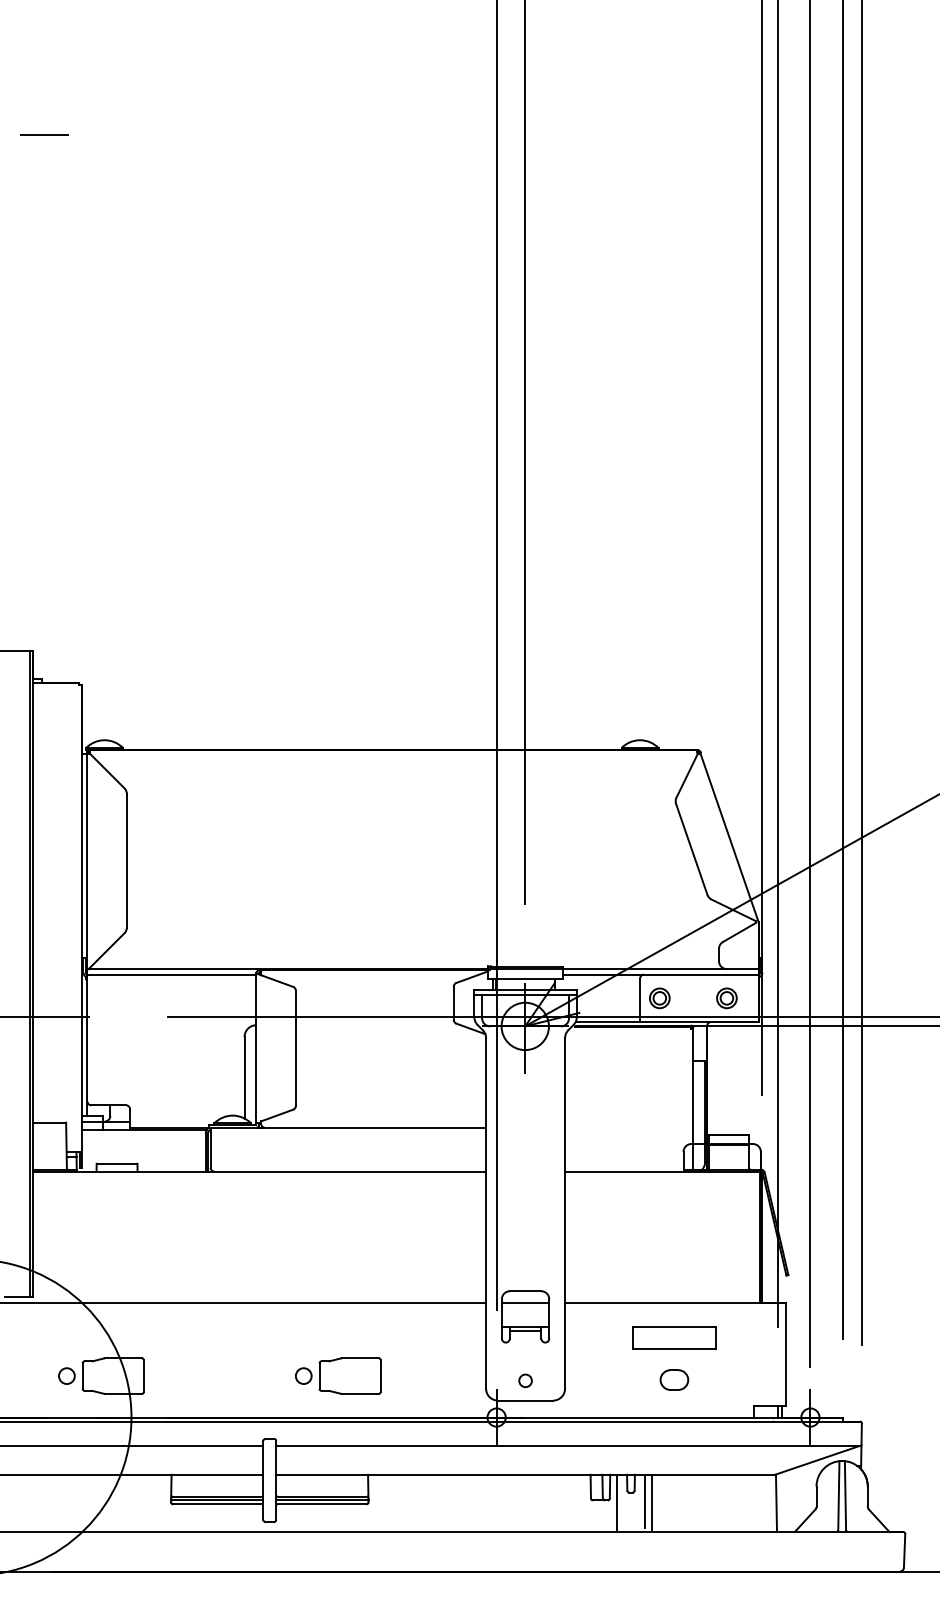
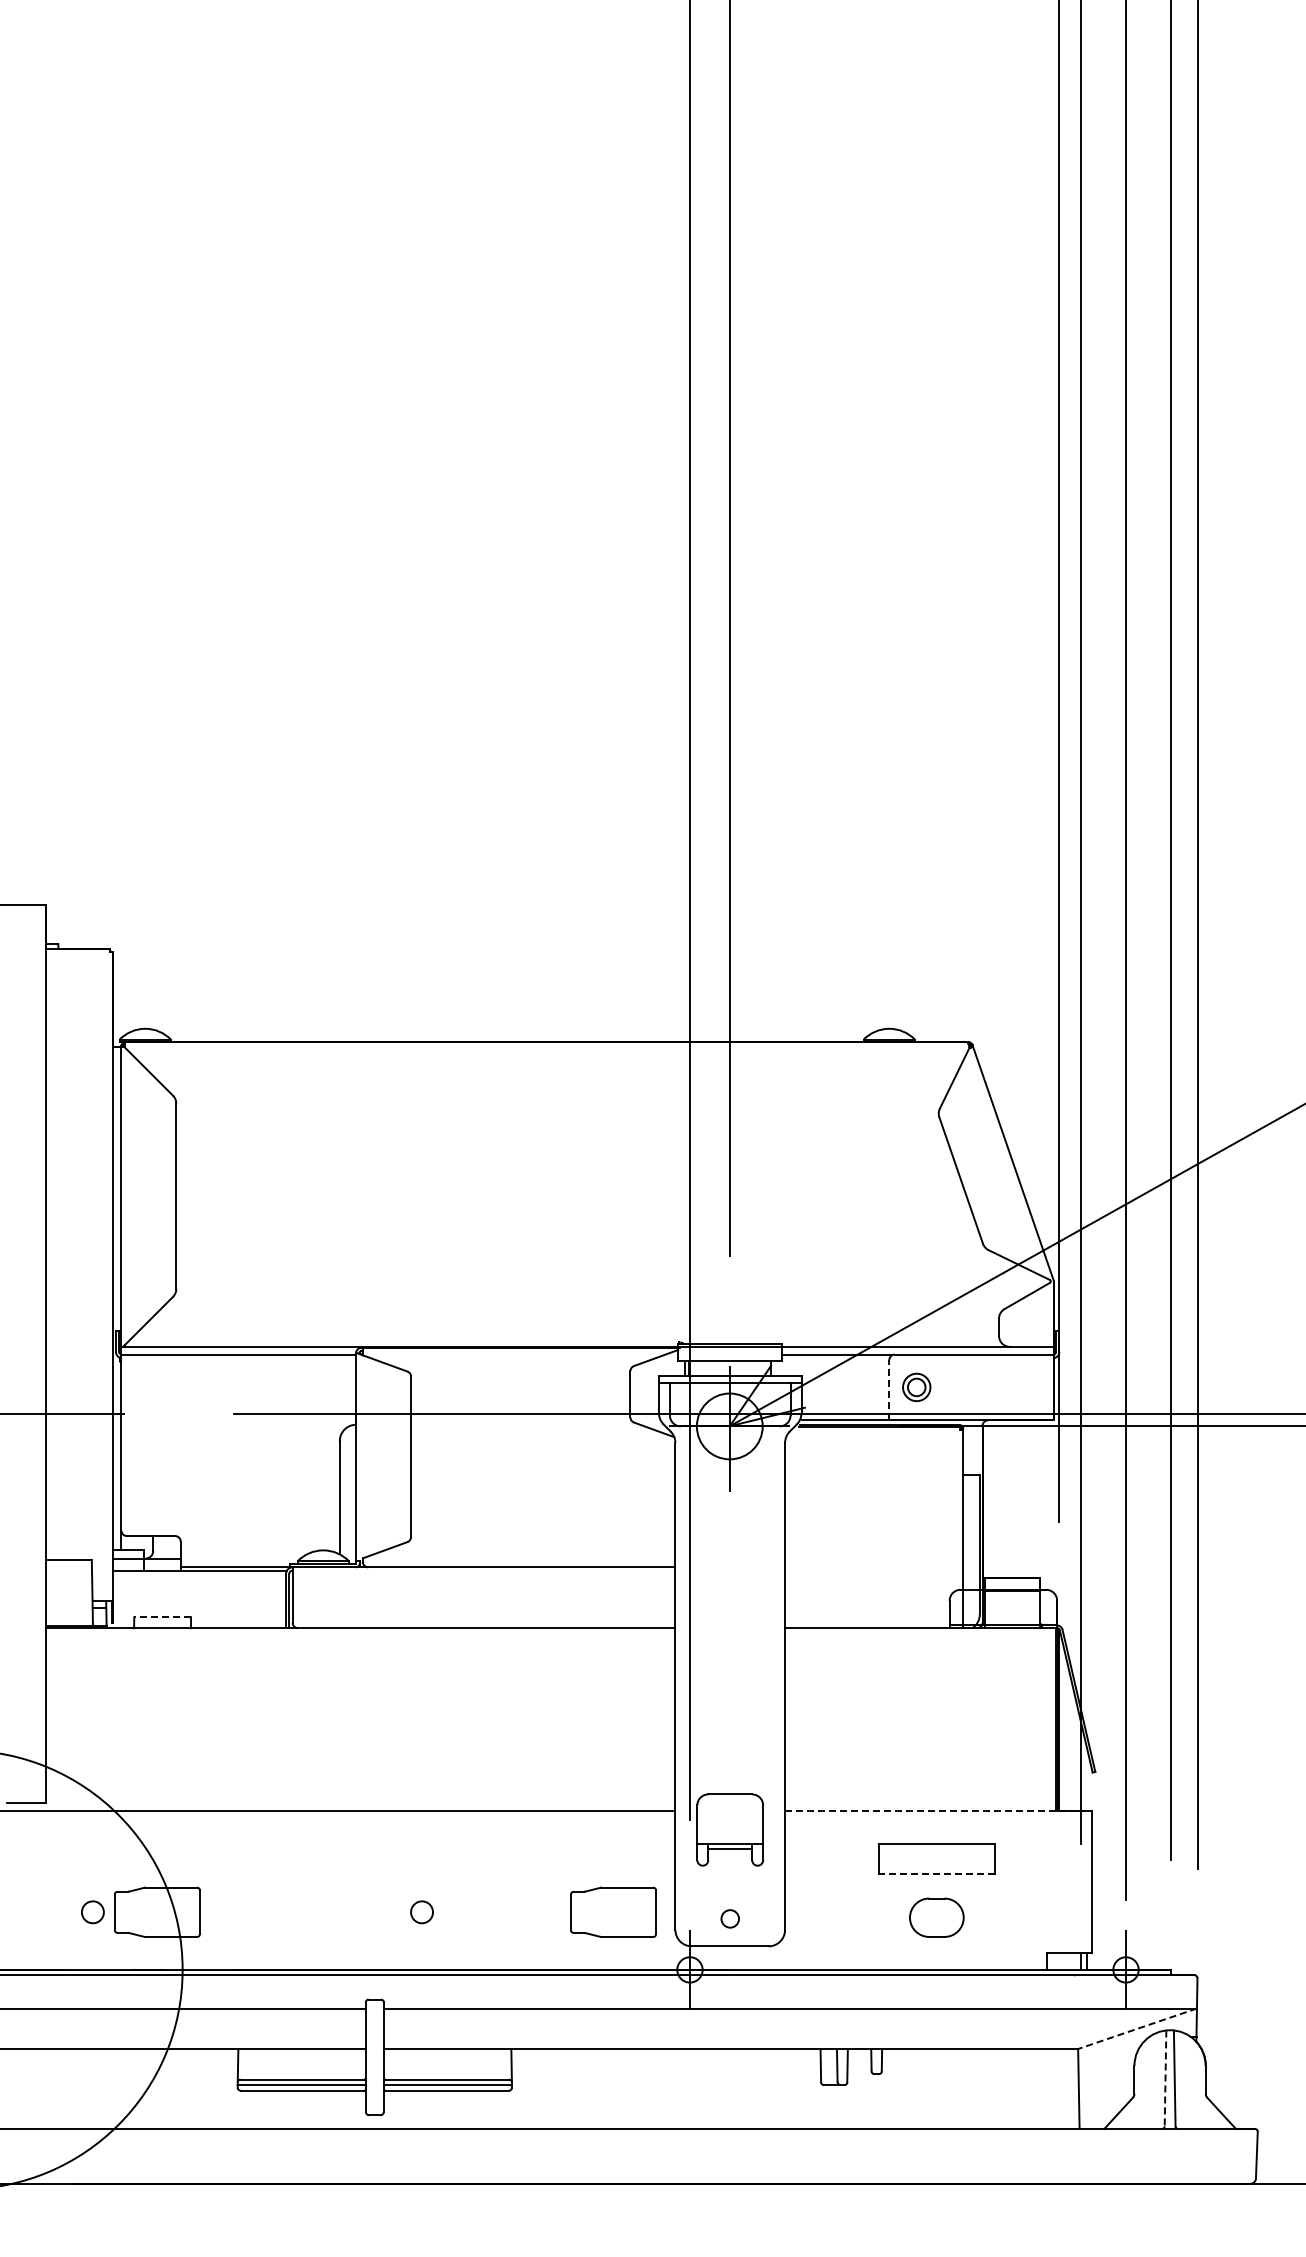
line: (44, 135) -> (61, 188), removed
line: (29, 973) -> (41, 1353), removed
part: (726, 997) -> (1009, 1386), removed
line: (640, 999) -> (889, 1389), solid -> dashed
line: (116, 1163) -> (162, 1617), solid -> dashed
line: (525, 1302) -> (730, 1810), removed
line: (675, 1302) -> (938, 1810), solid -> dashed
line: (674, 1348) -> (937, 1873), solid -> dashed
part: (350, 1375) -> (613, 1911), moved
part: (674, 1379) -> (937, 1917), size x1.4
line: (817, 1460) -> (1136, 2029), solid -> dashed
line: (838, 1495) -> (1165, 2078), solid -> dashed
line: (644, 1501) -> (895, 2086), removed
line: (651, 1502) -> (905, 2088), removed
line: (617, 1503) -> (857, 2089), removed

